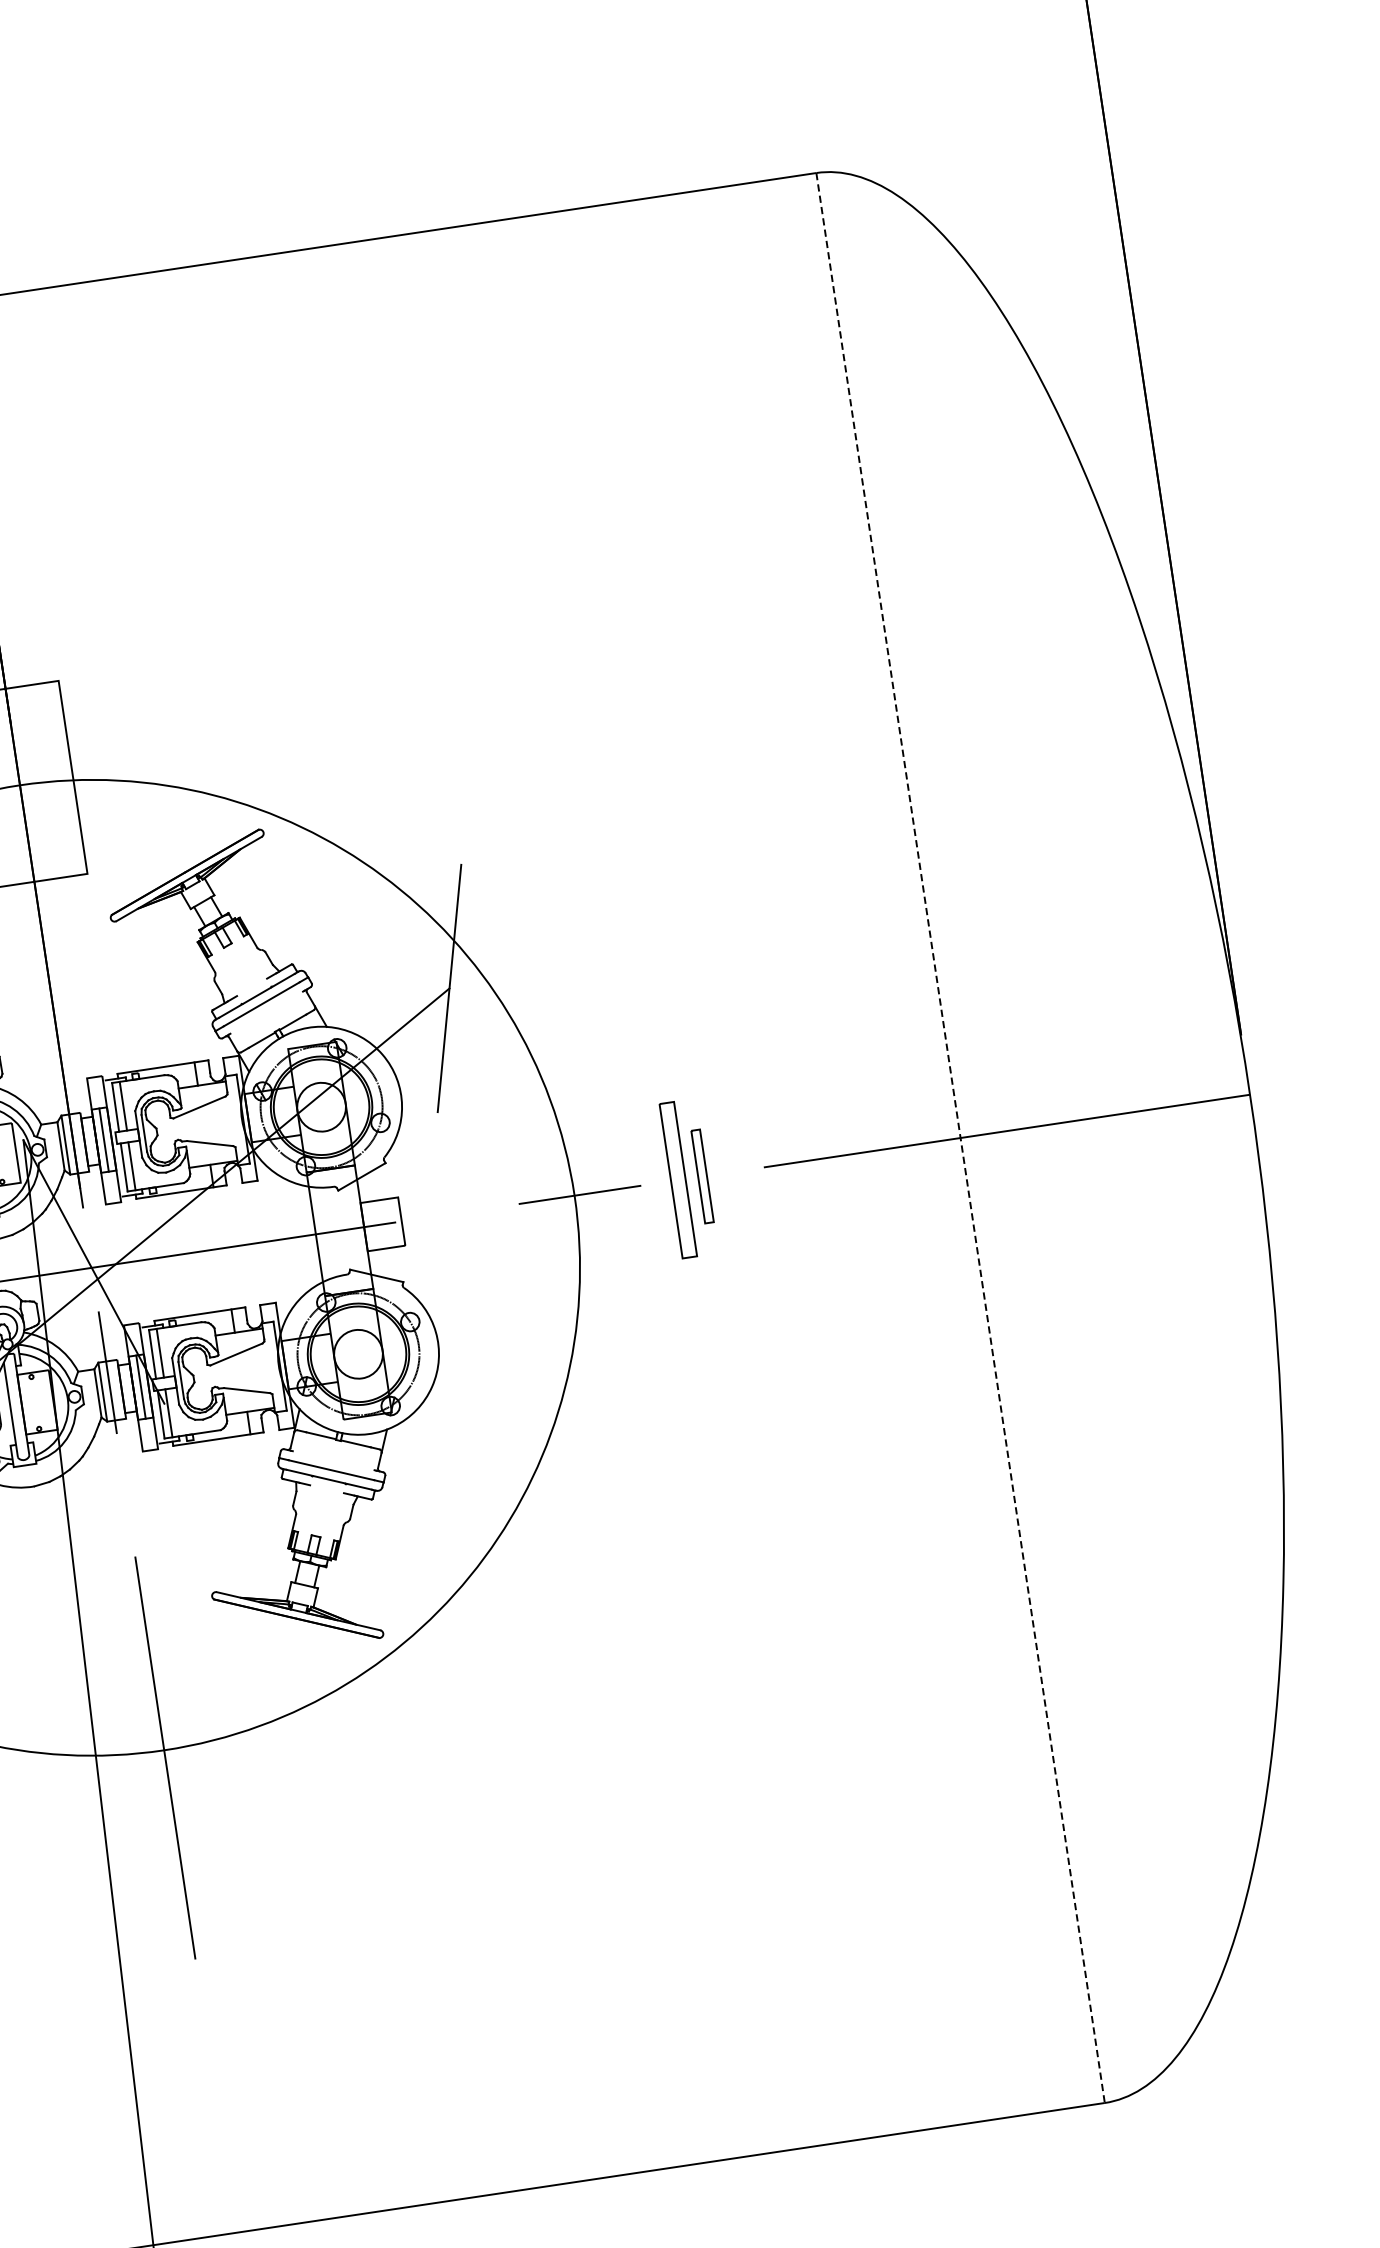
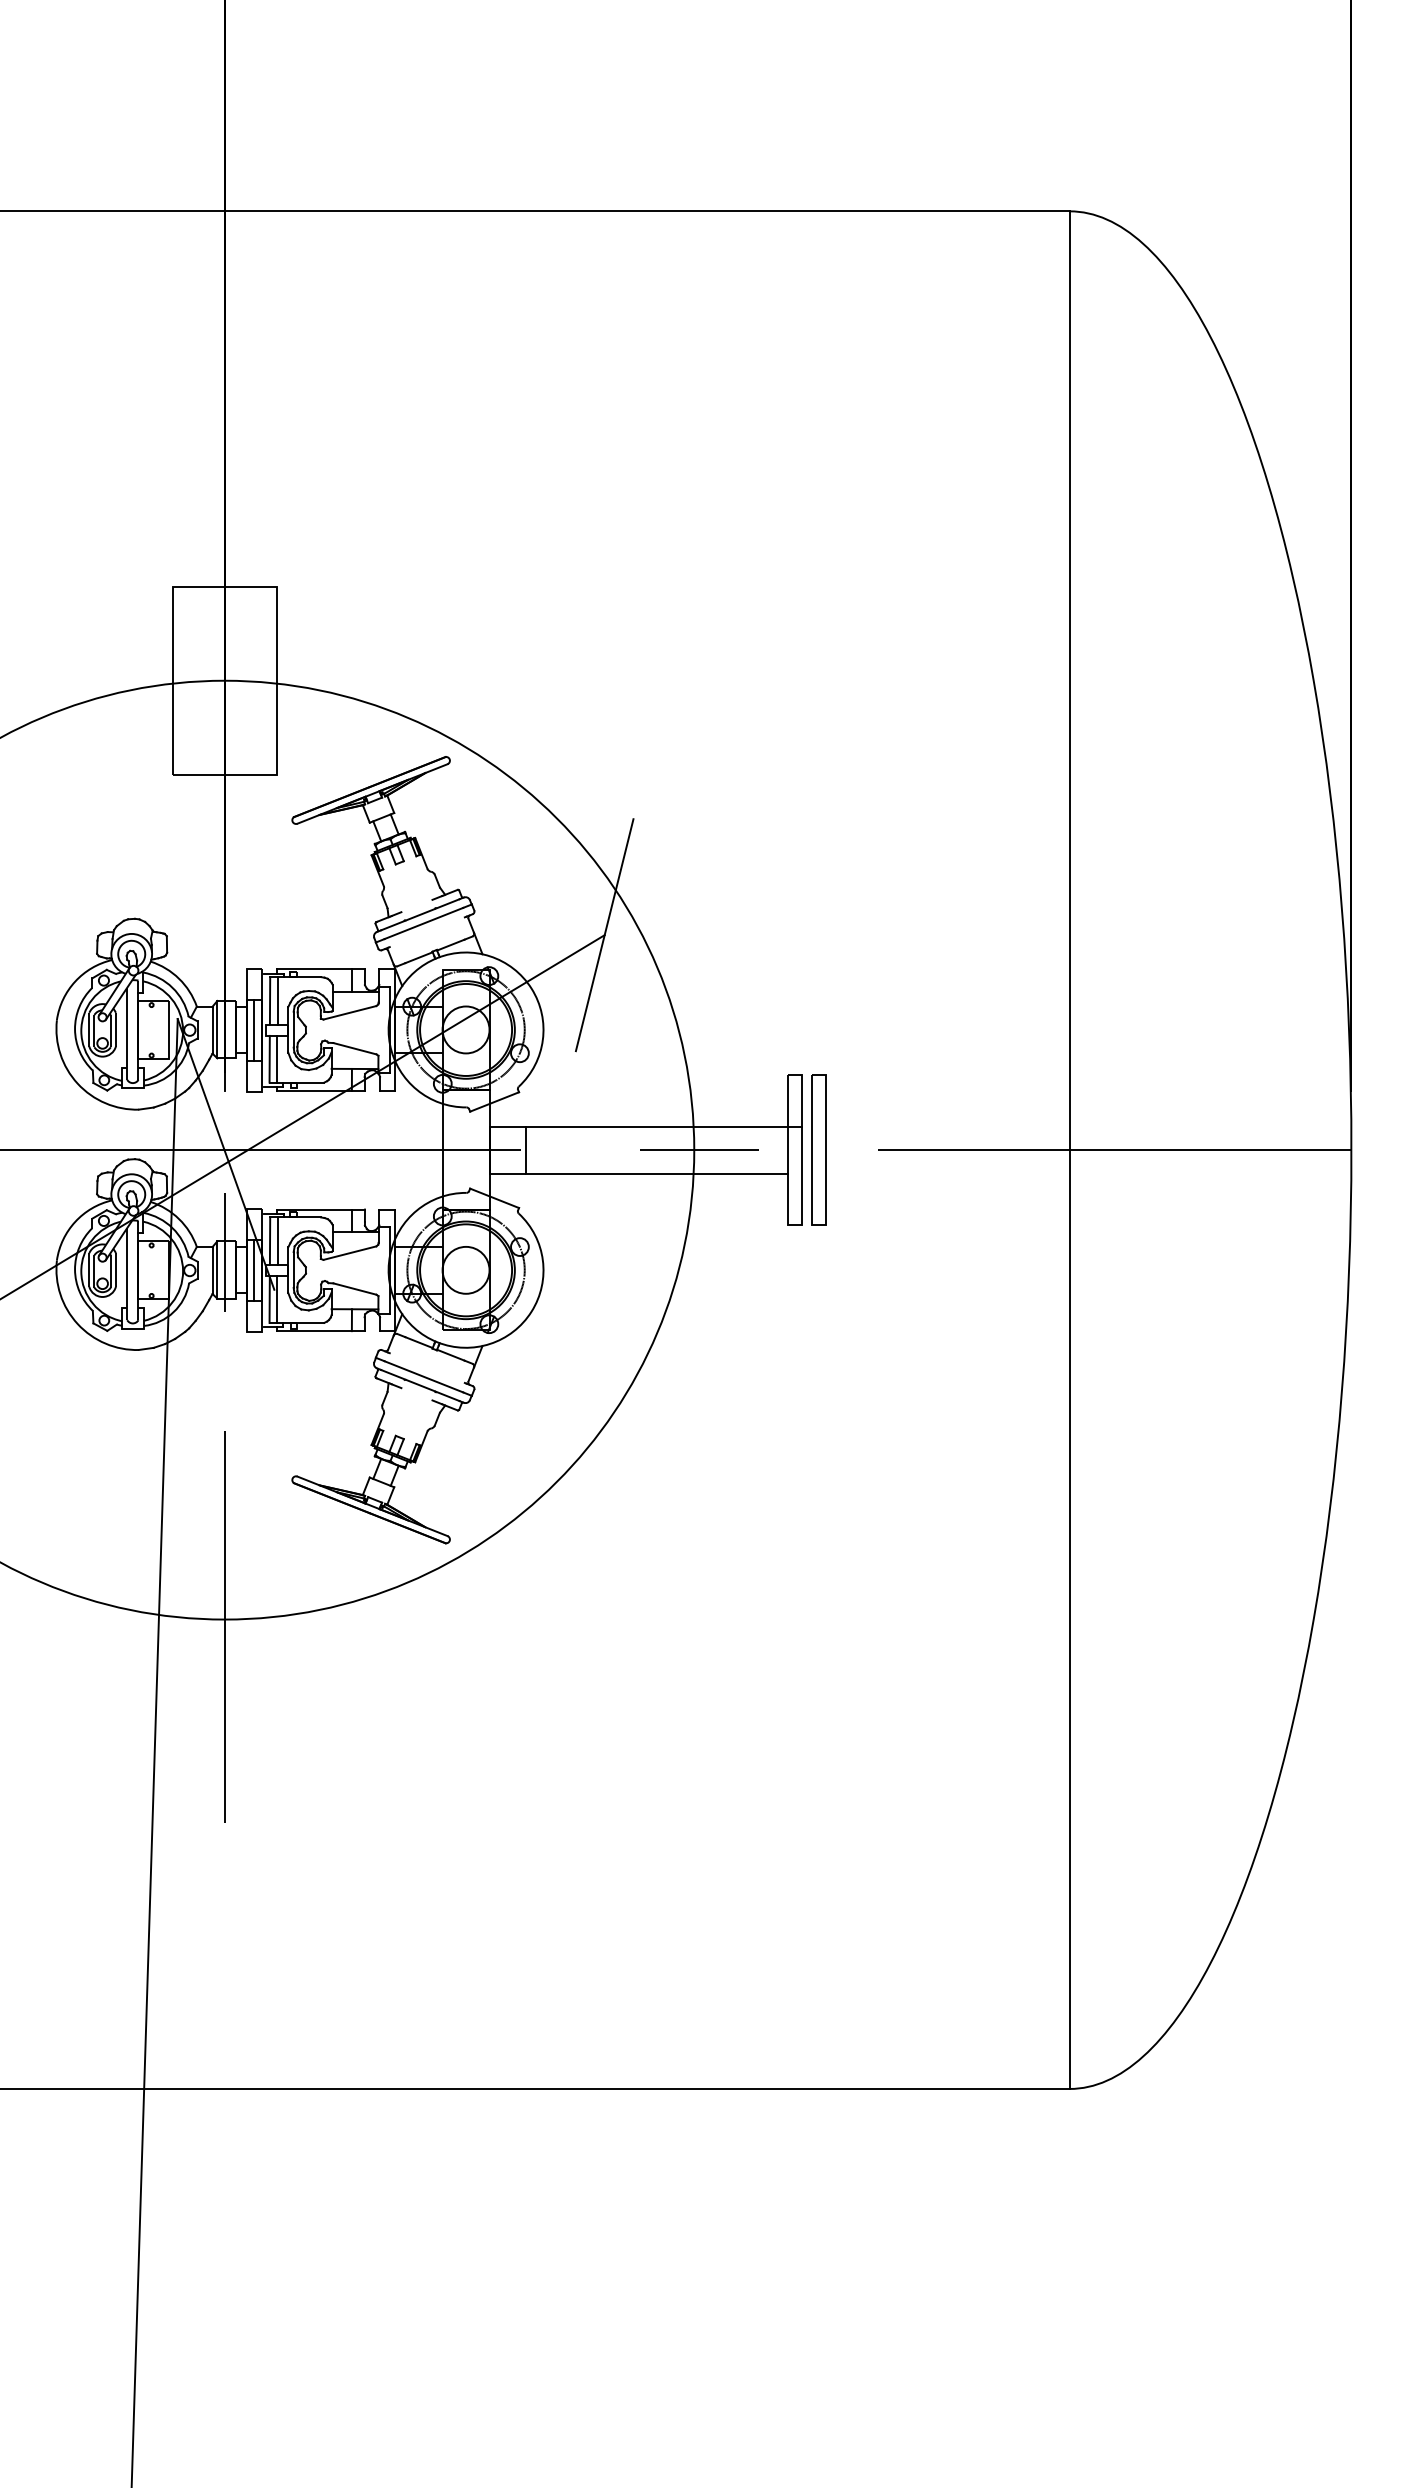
line: (960, 1138) -> (1069, 1150), dashed -> solid
line: (540, 1175) -> (664, 1126), added
part: (702, 1175) -> (818, 1149), size x1.67
line: (540, 1225) -> (657, 1173), added

